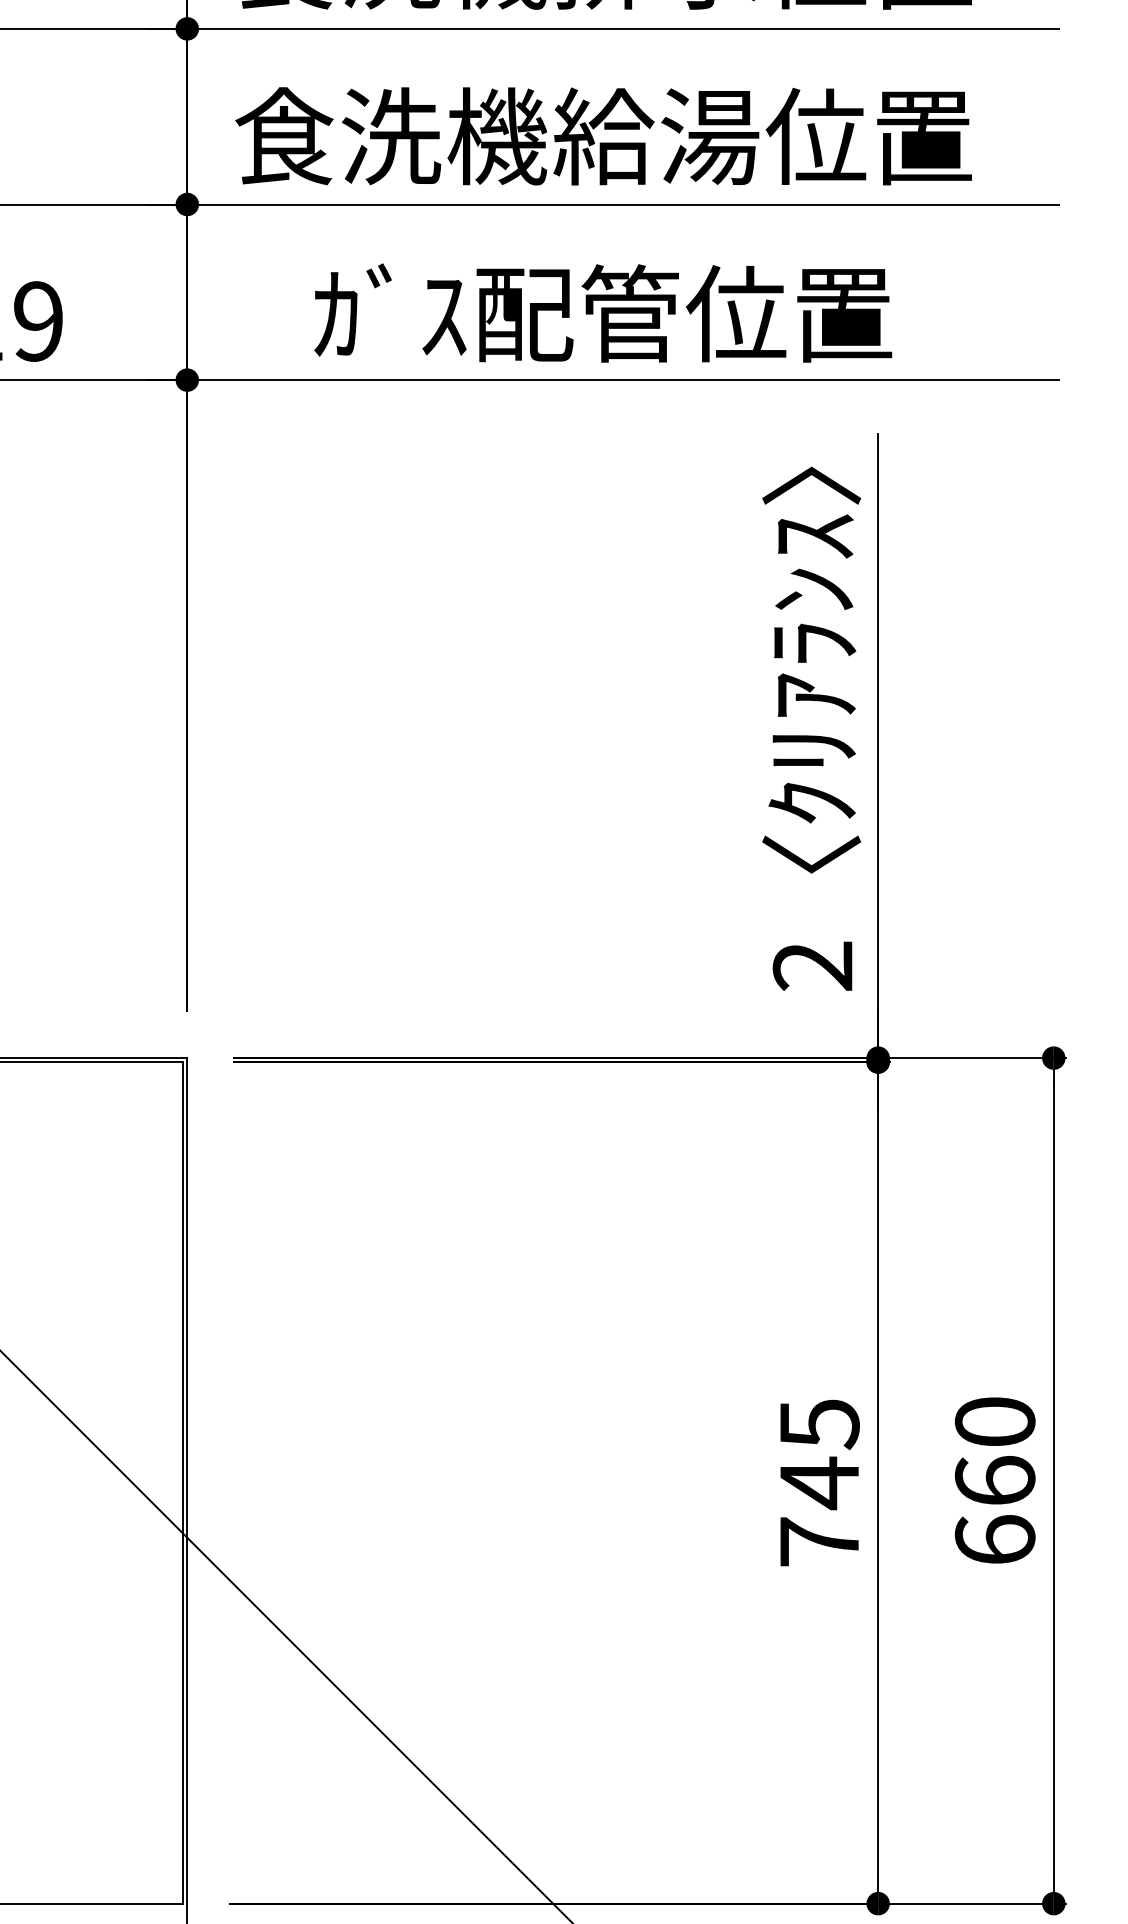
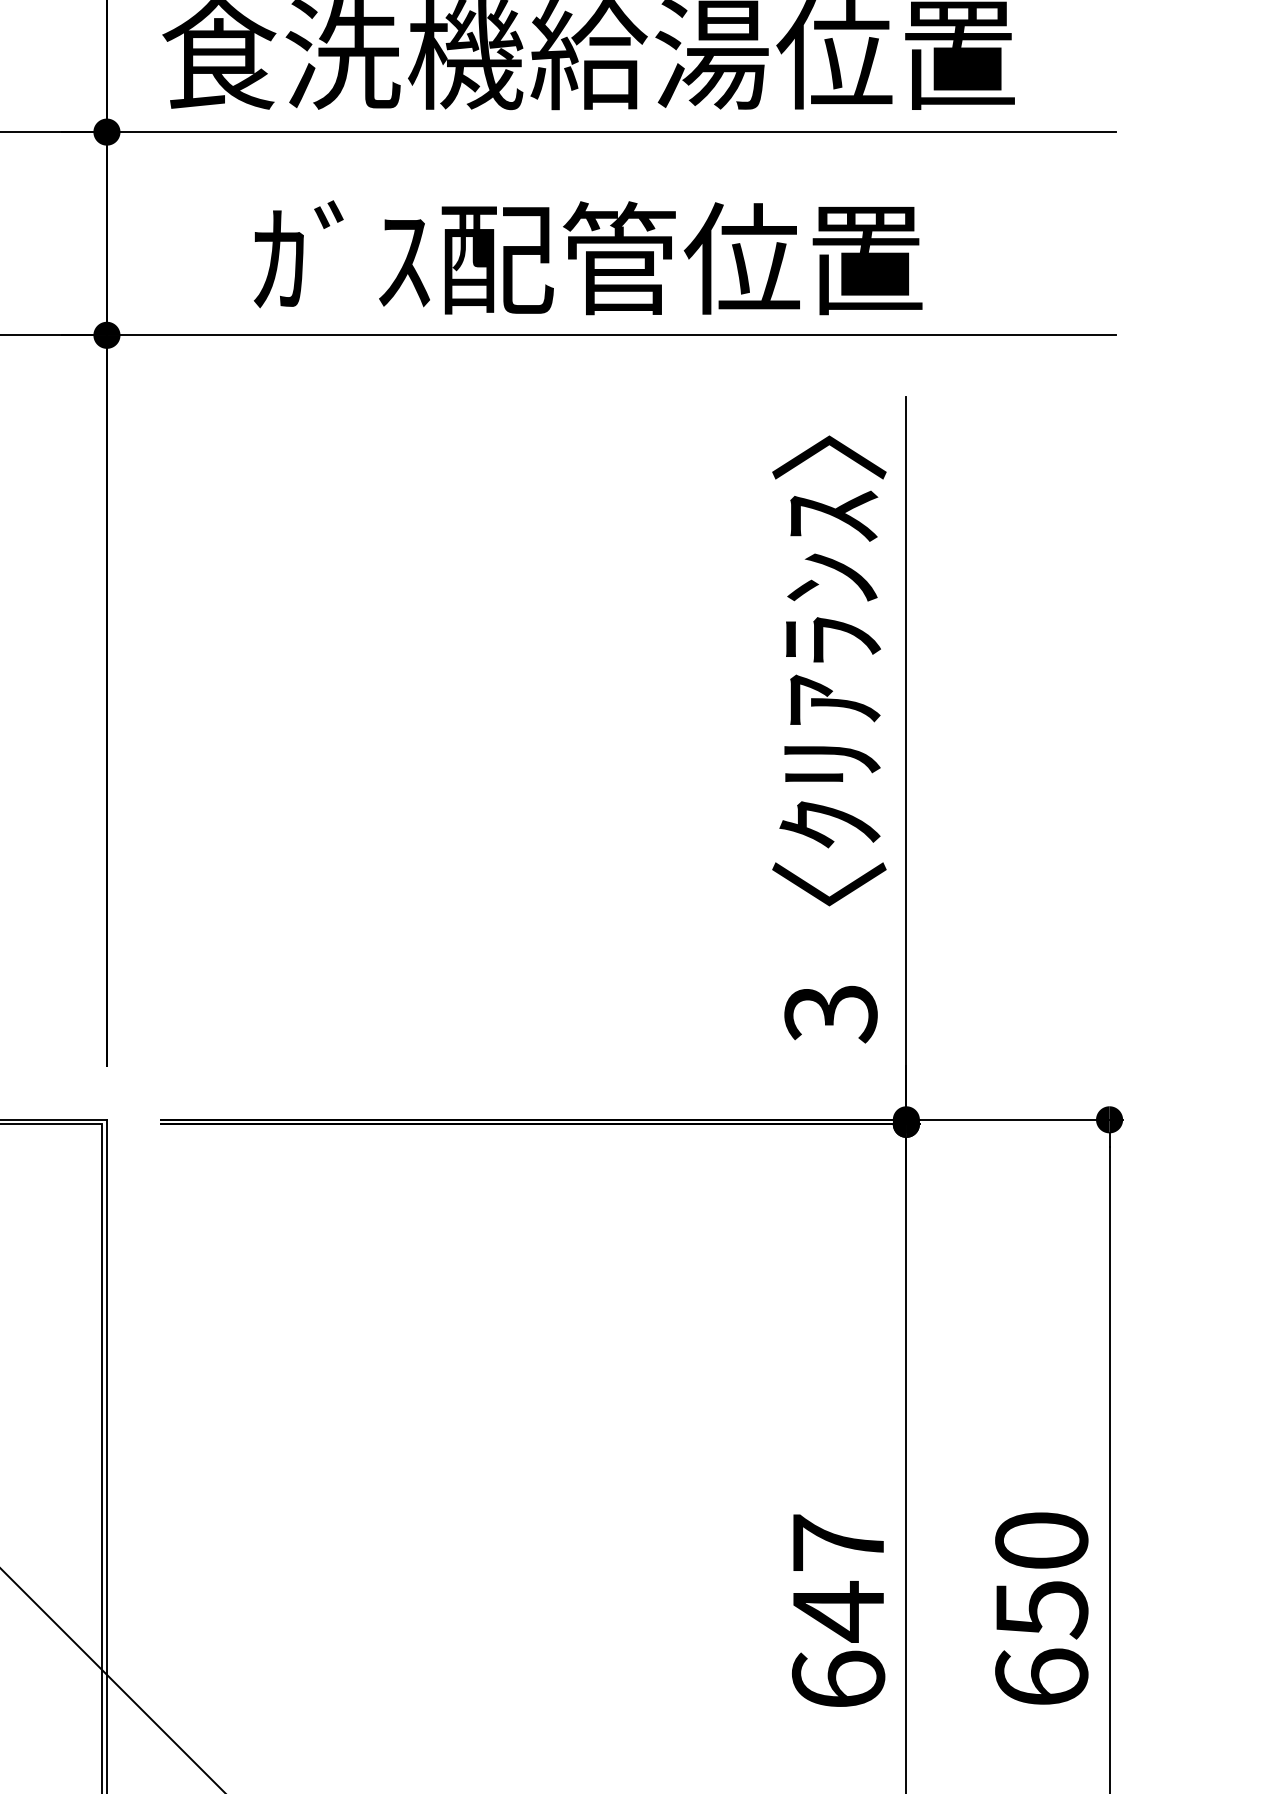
text: (813, 966) -> (831, 1013), 2 -> 3
text: (994, 1481) -> (1040, 1609), 660 -> 650
text: (819, 1482) -> (838, 1610), 745 -> 647

